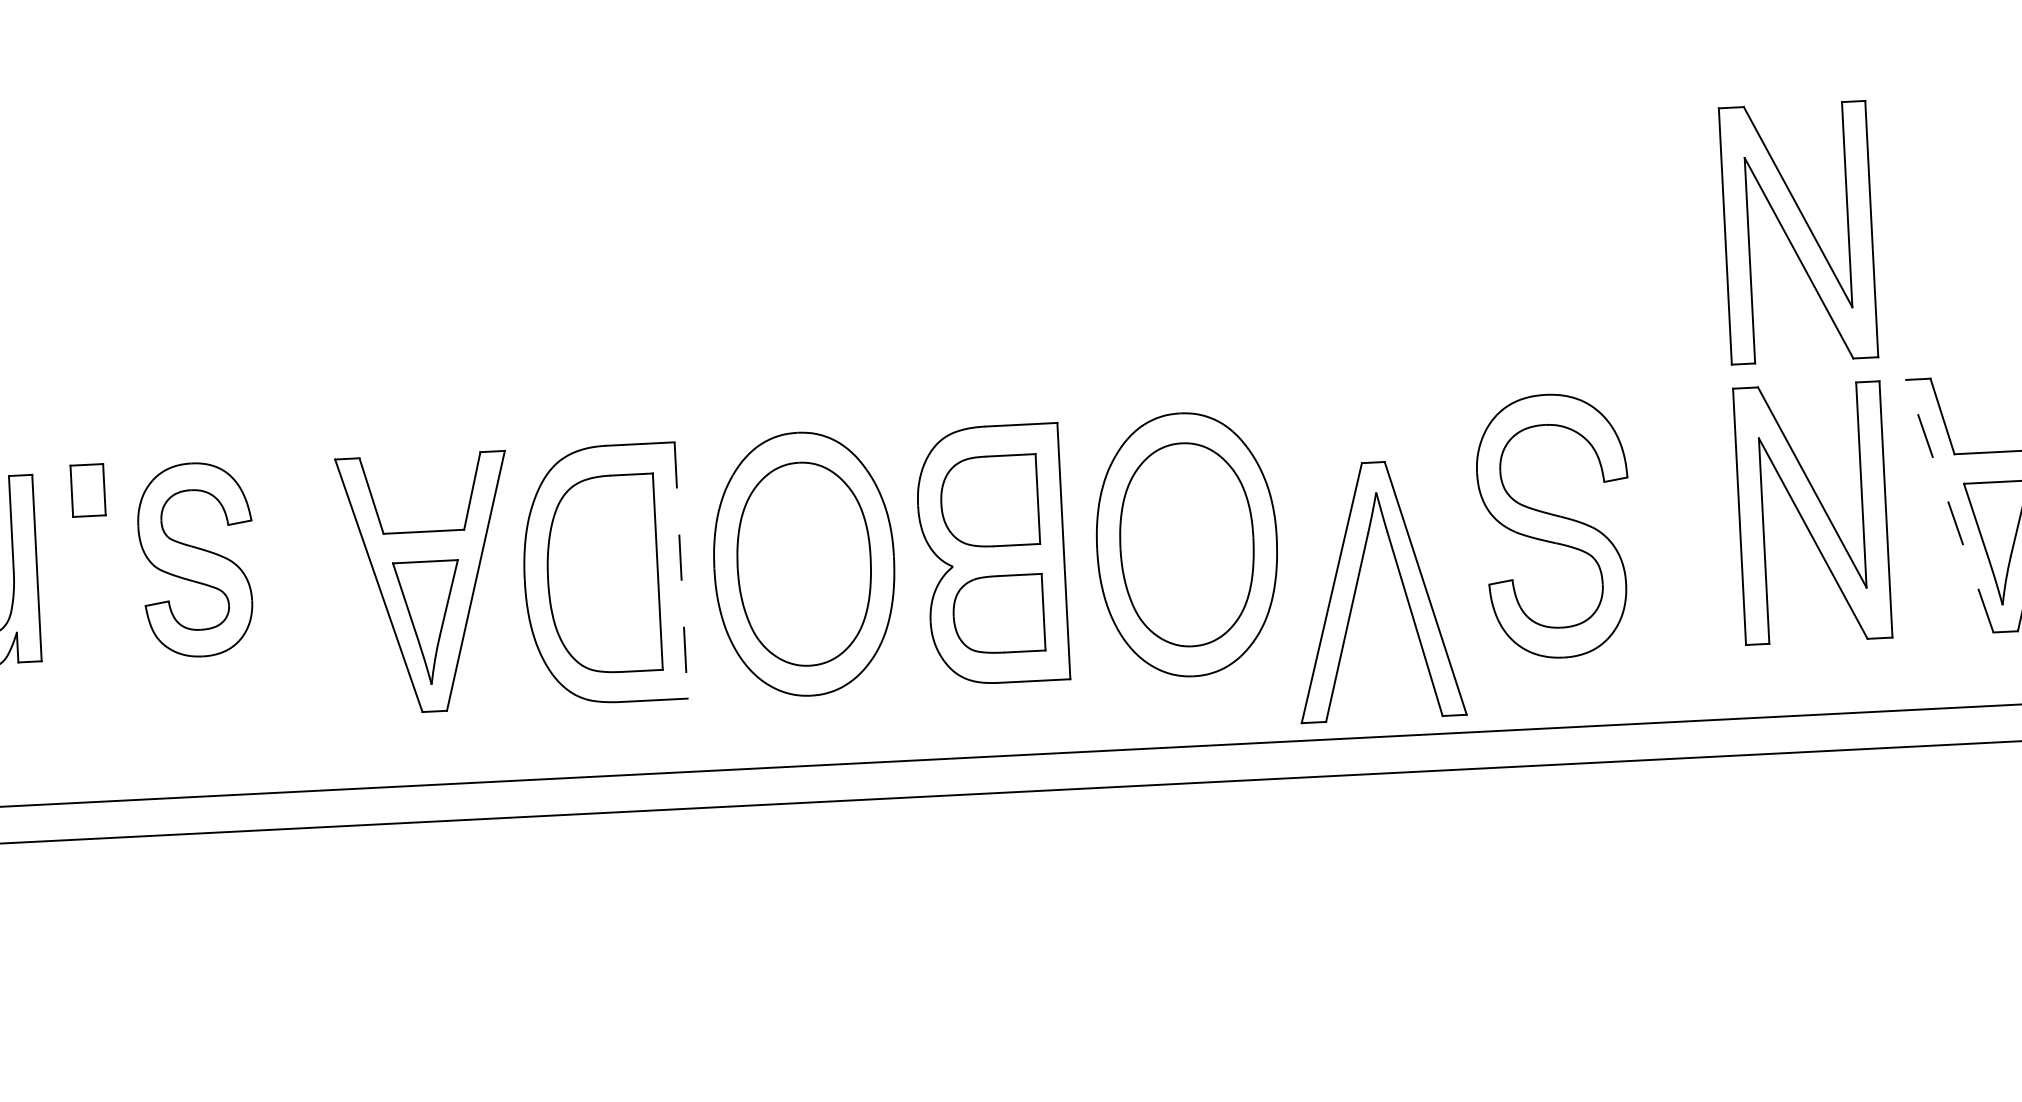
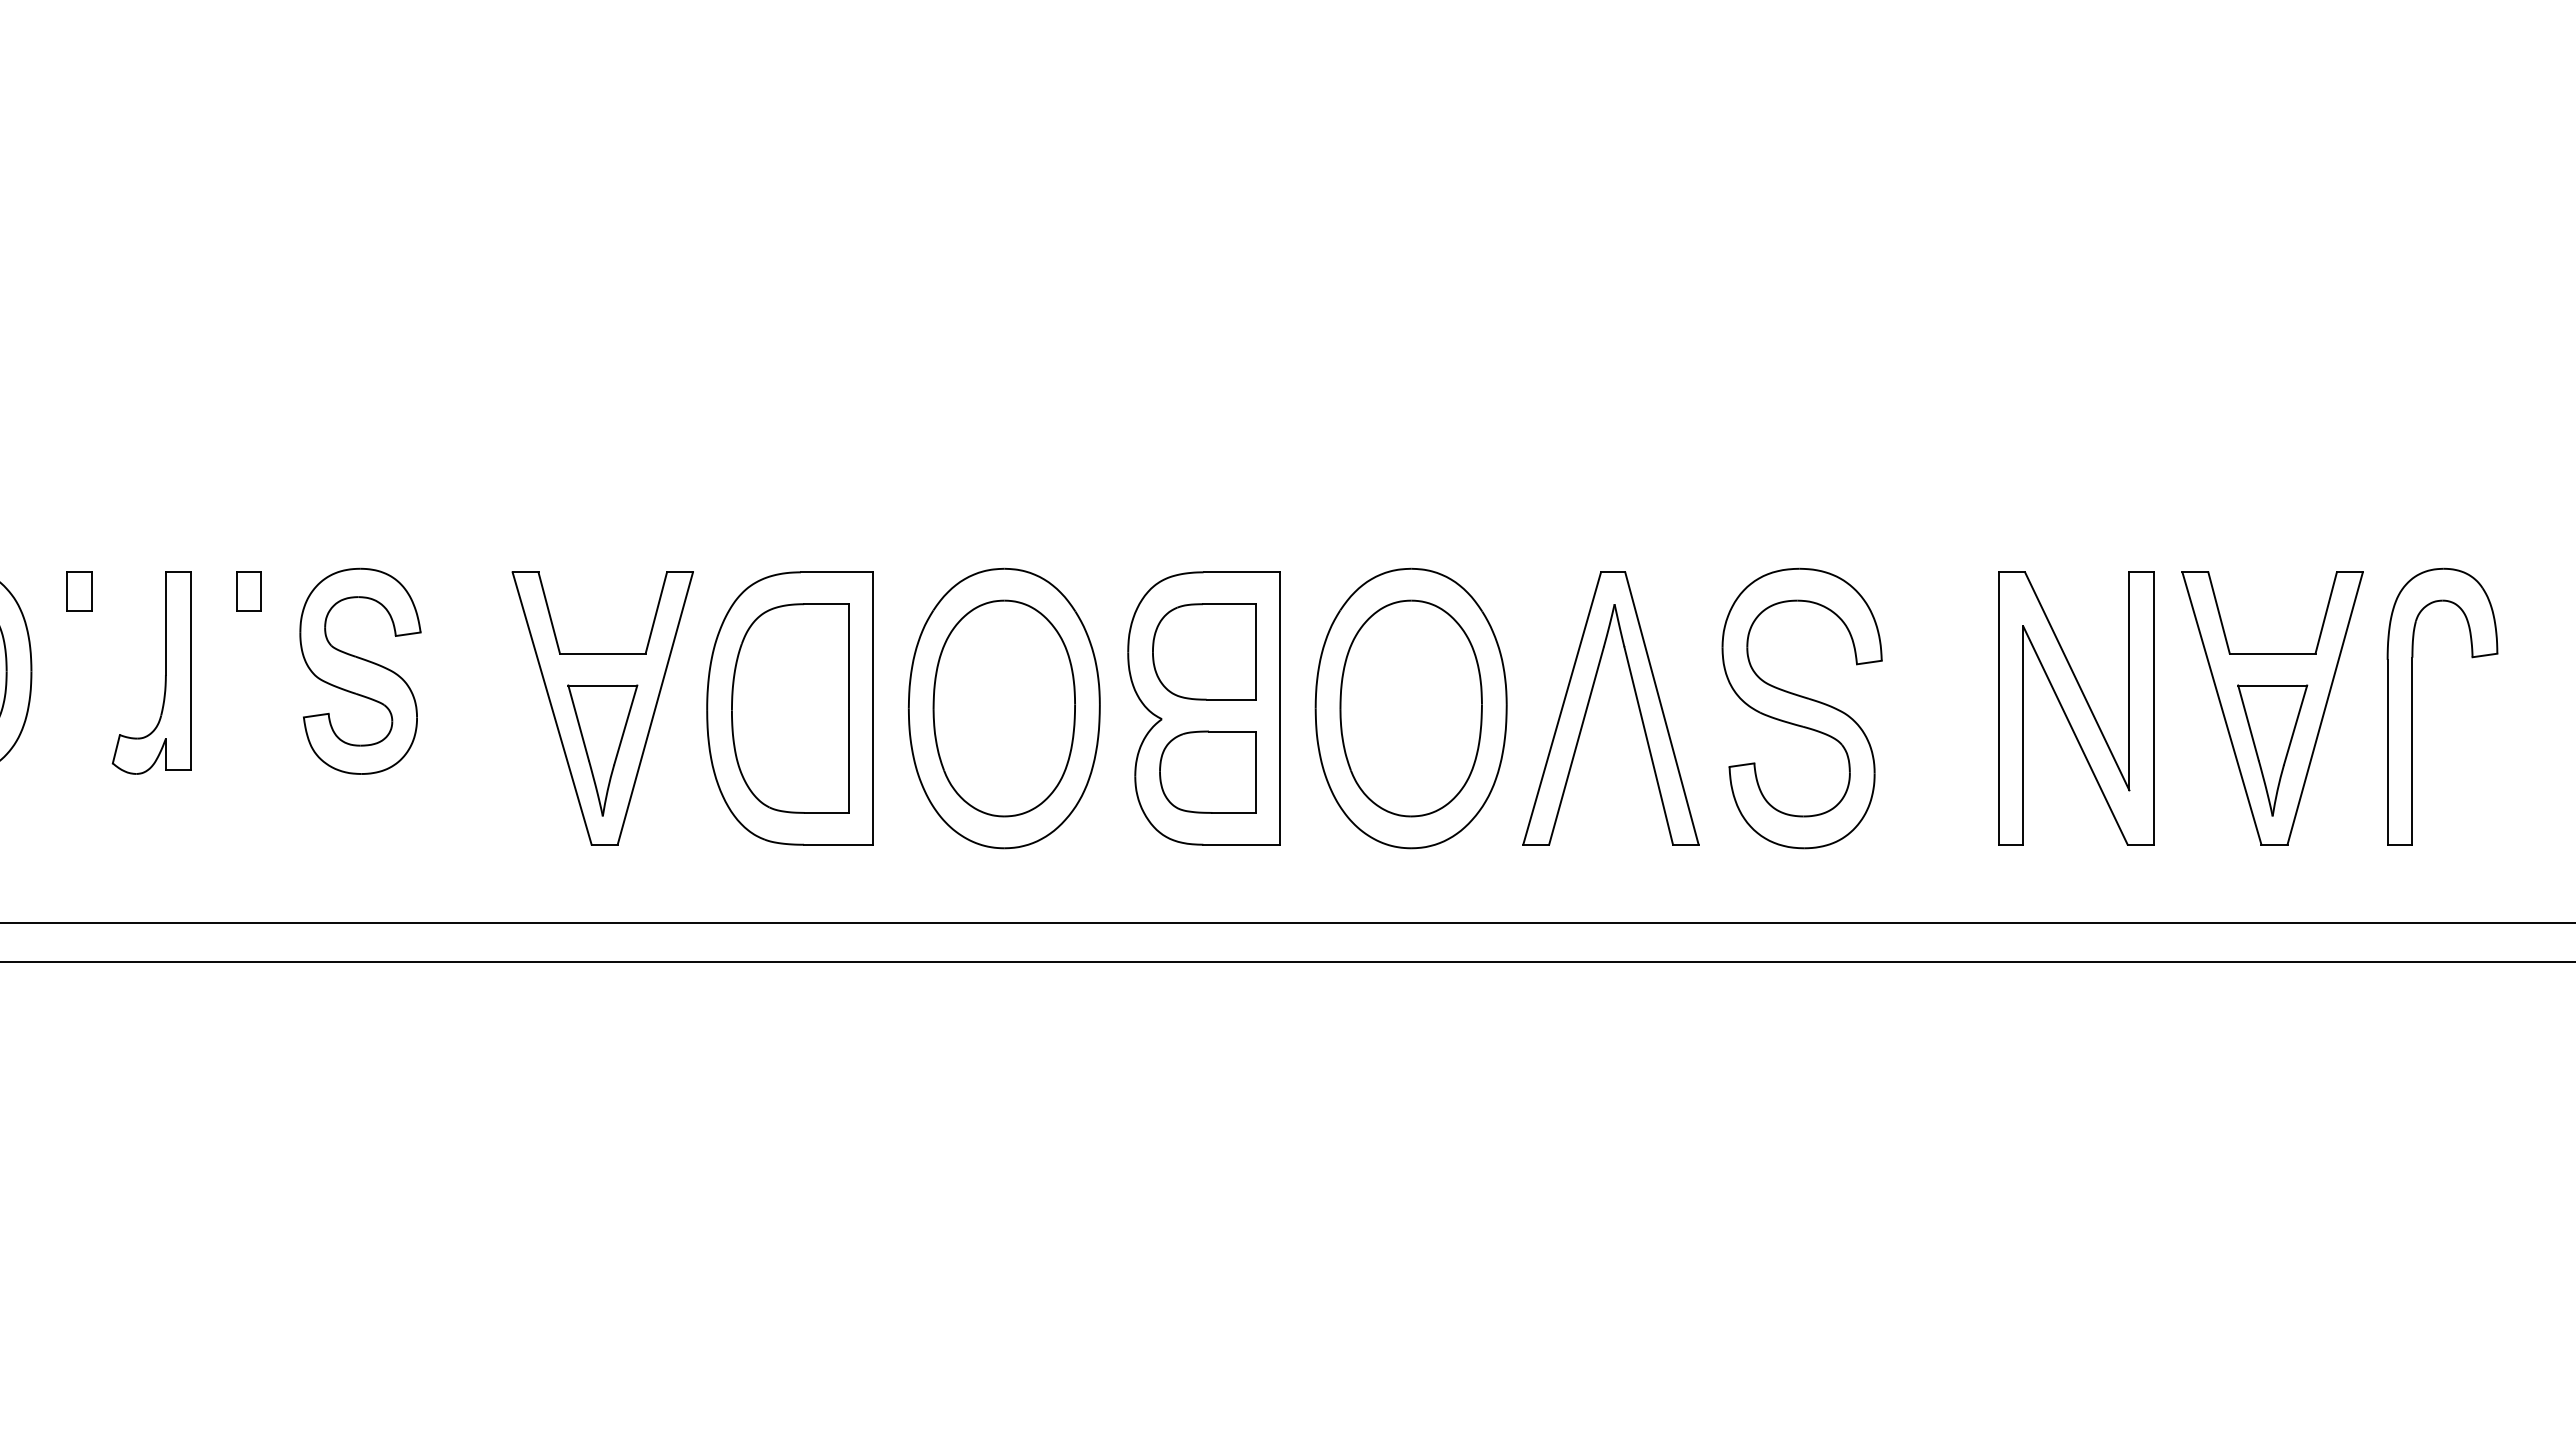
part: (1798, 232) -> (2076, 410), removed
part: (87, 490) -> (248, 591), size x0.71
line: (1949, 506) -> (2221, 708), dashed -> solid
line: (681, 571) -> (873, 709), dashed -> solid
part: (1357, 587) -> (1589, 703), moved

